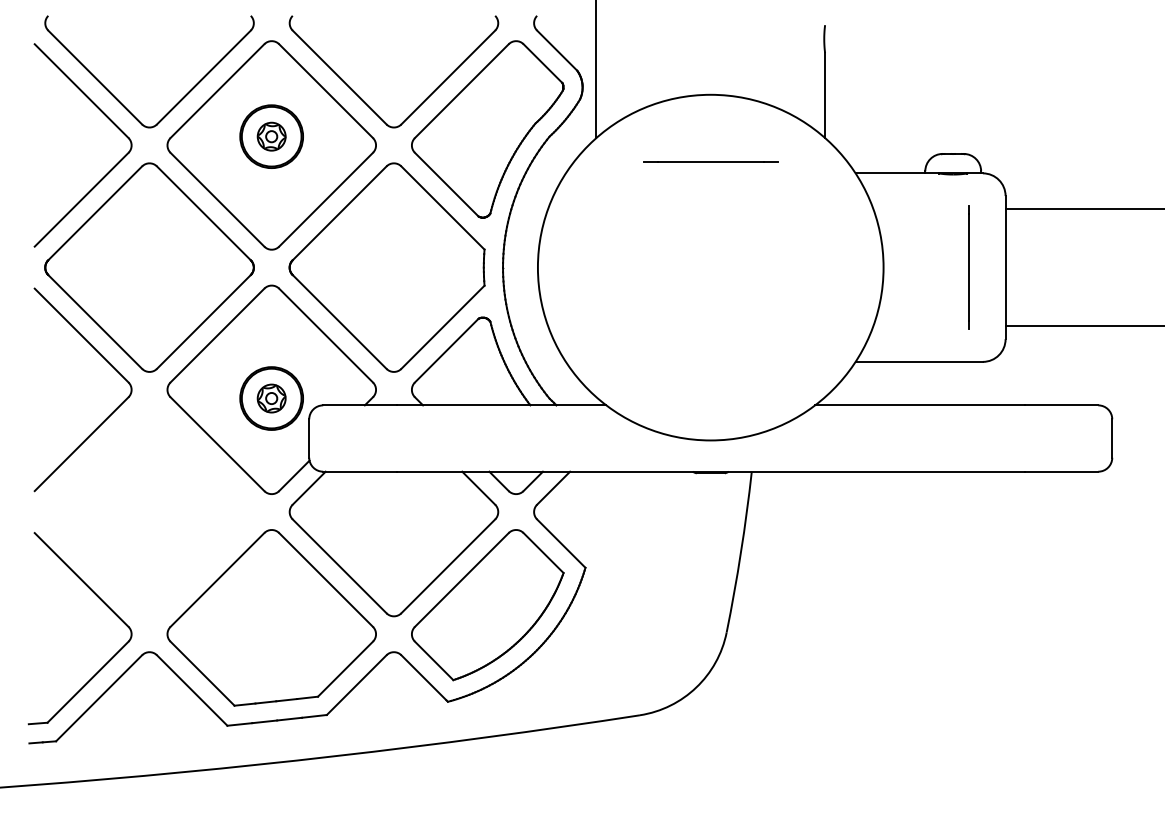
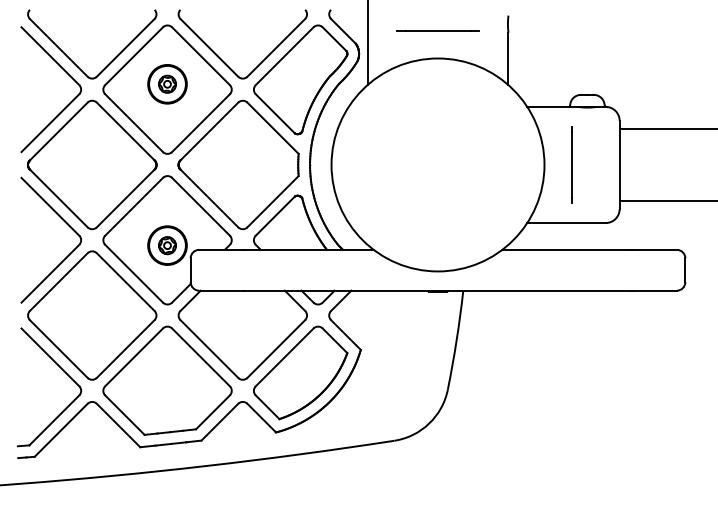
line: (709, 161) -> (437, 30), moved
line: (967, 266) -> (571, 164), moved
part: (149, 511) -> (92, 315), added

